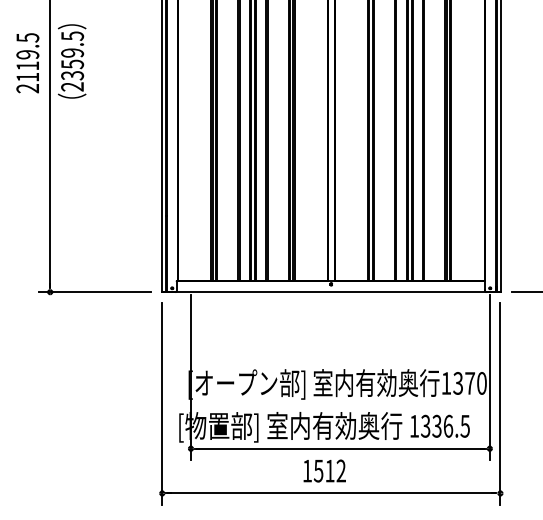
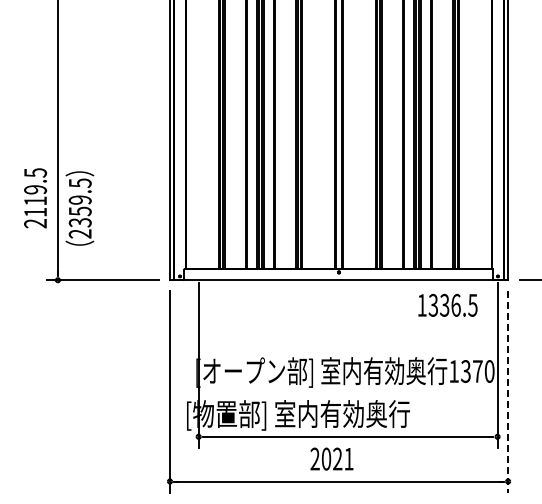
text: (72, 61) -> (80, 208), moved
text: (27, 63) -> (35, 198), moved
line: (500, 403) -> (508, 391), solid -> dashed
text: (439, 425) -> (447, 304), moved
text: (323, 470) -> (331, 458), 1512 -> 2021

